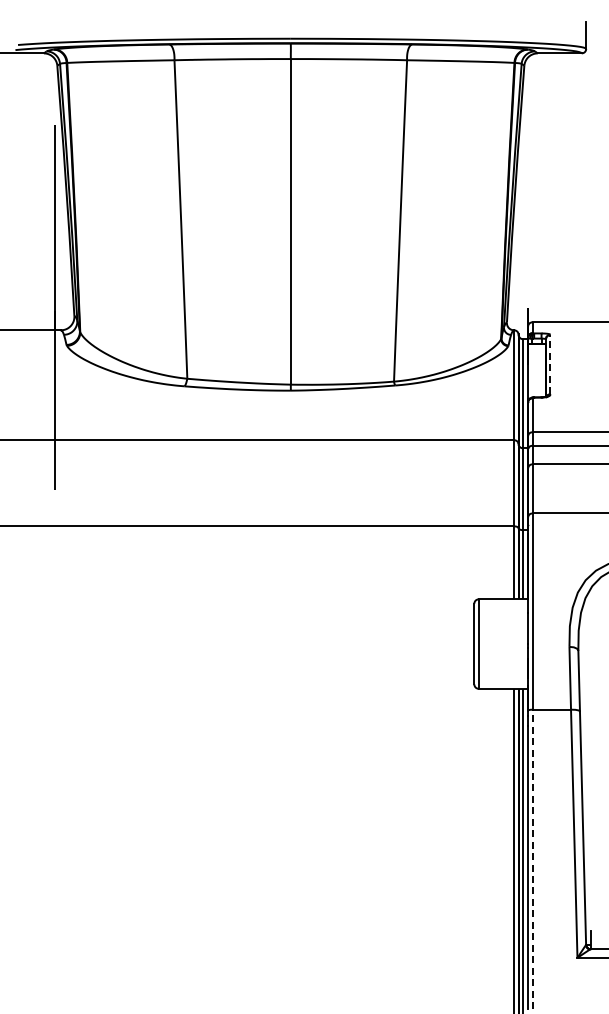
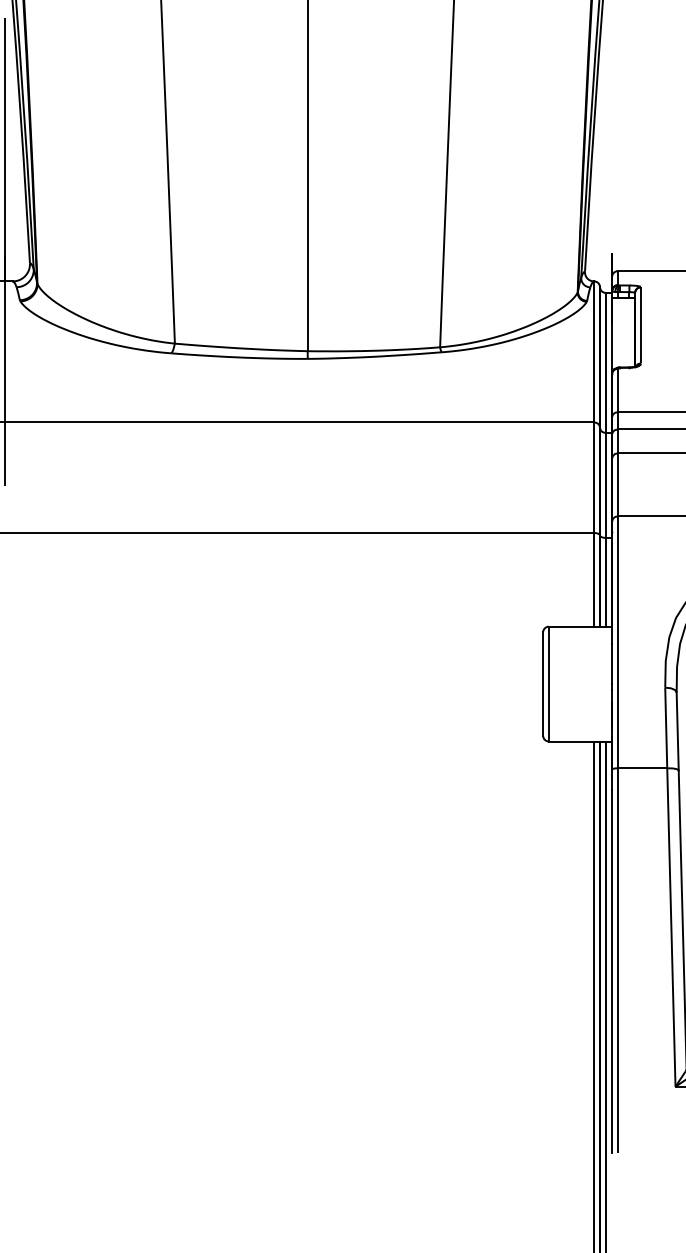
line: (550, 364) -> (640, 325), dashed -> solid
line: (532, 859) -> (617, 960), dashed -> solid

